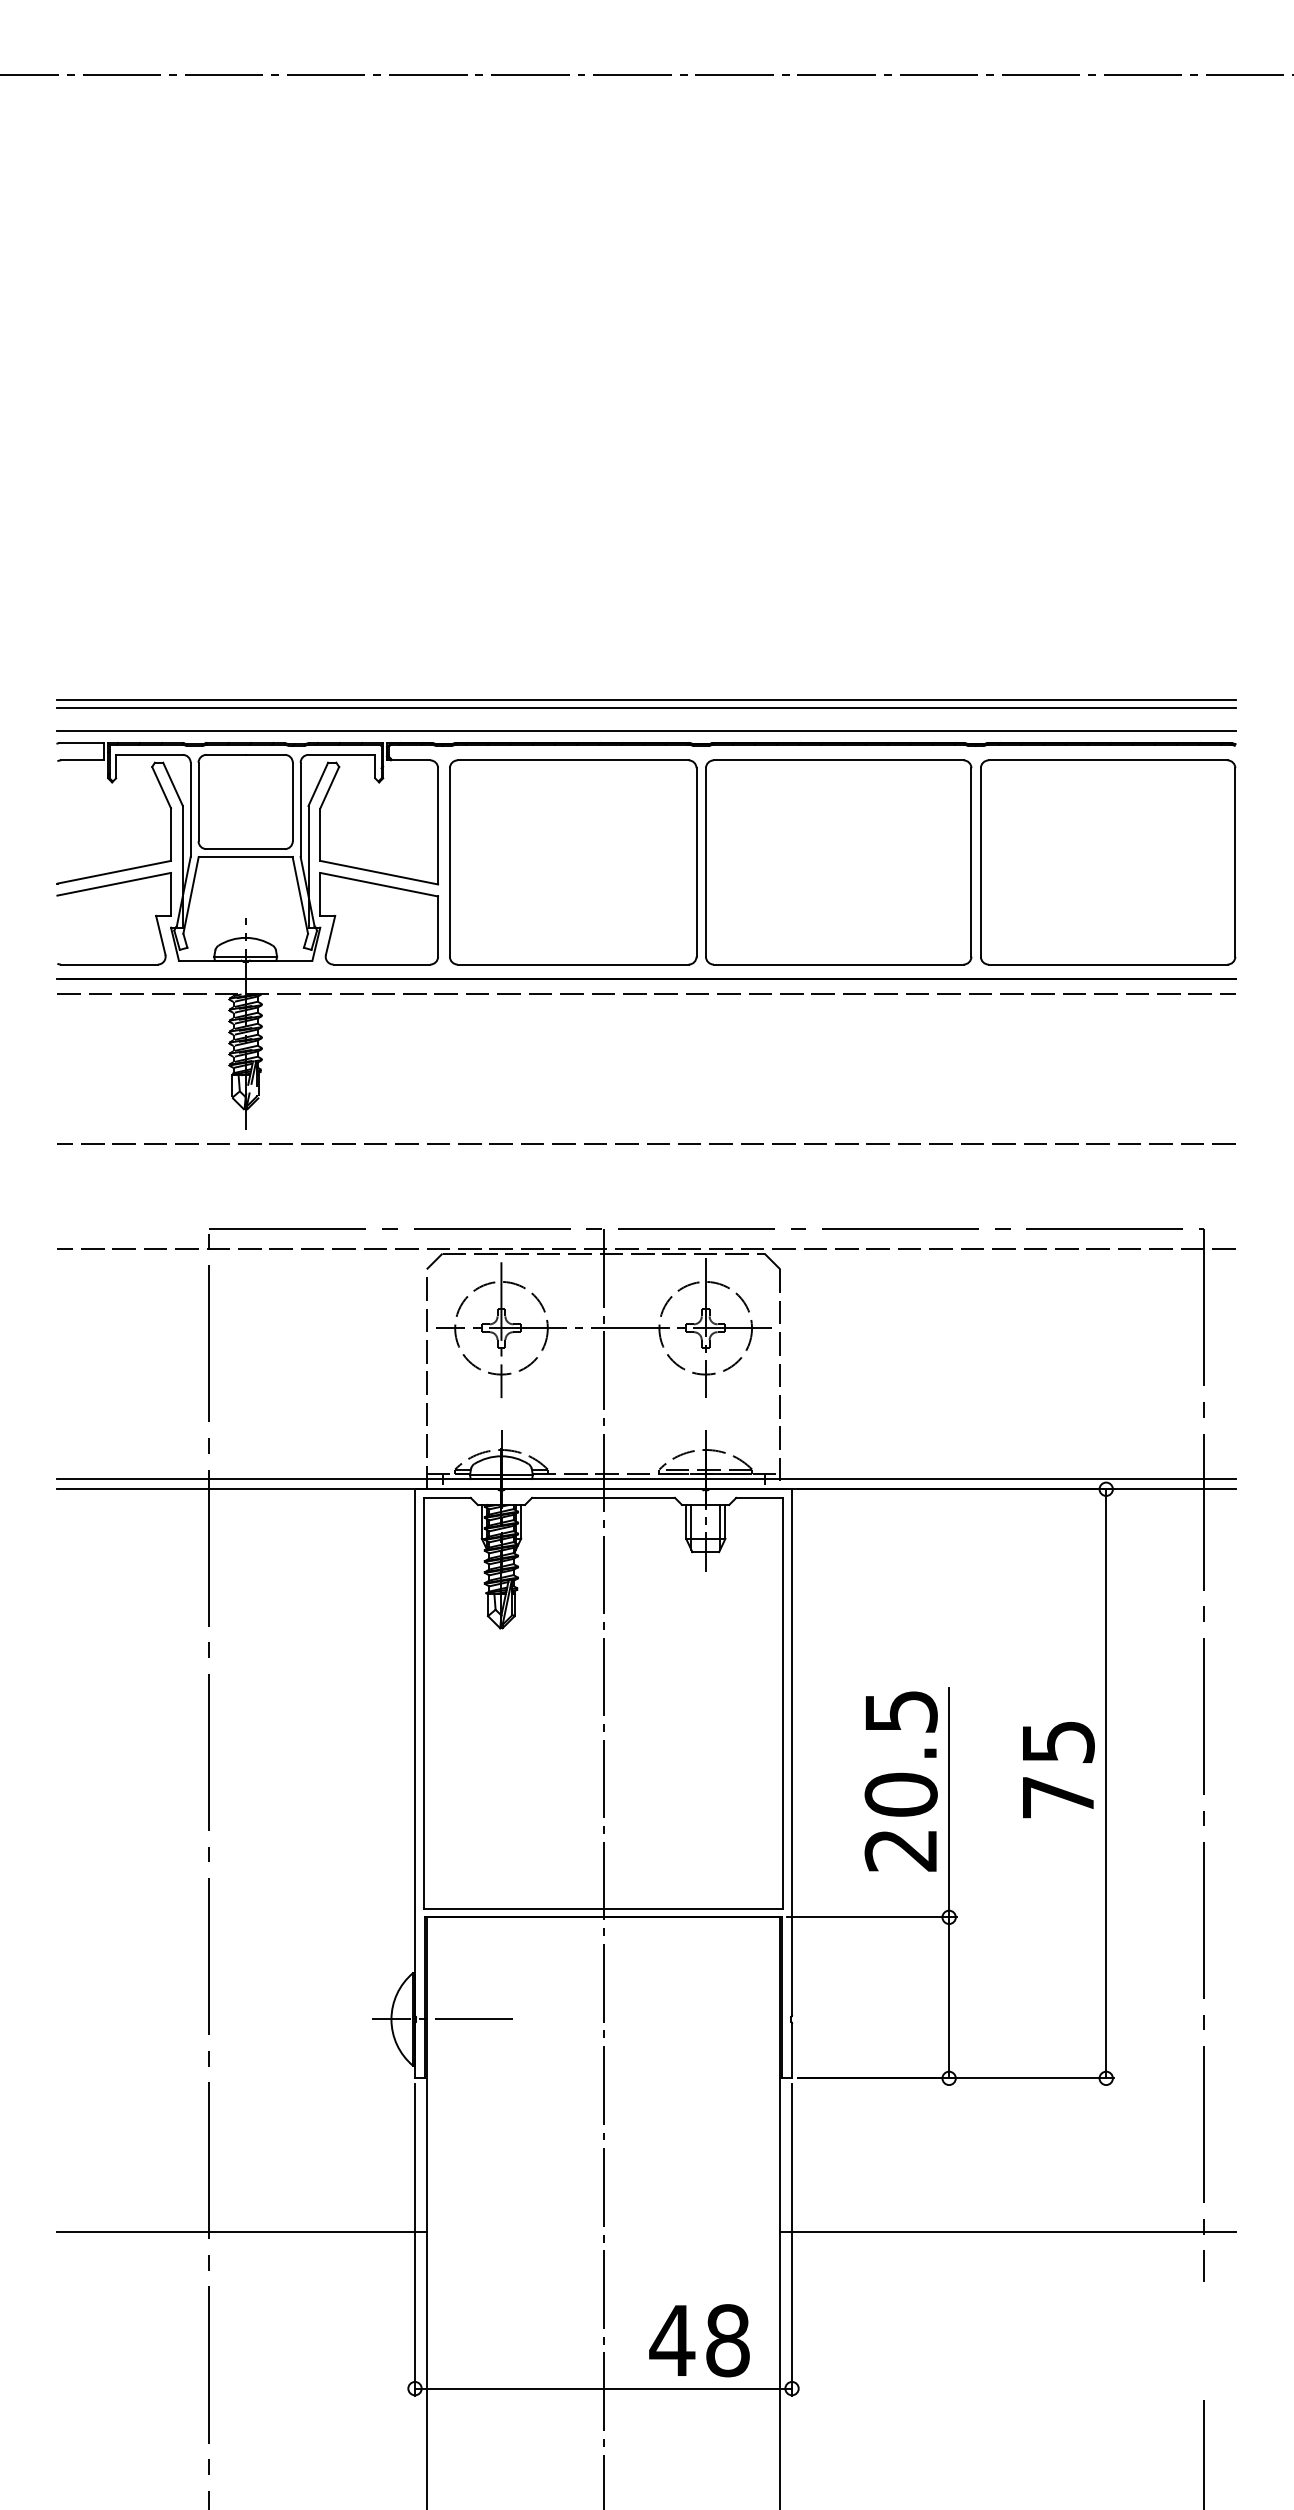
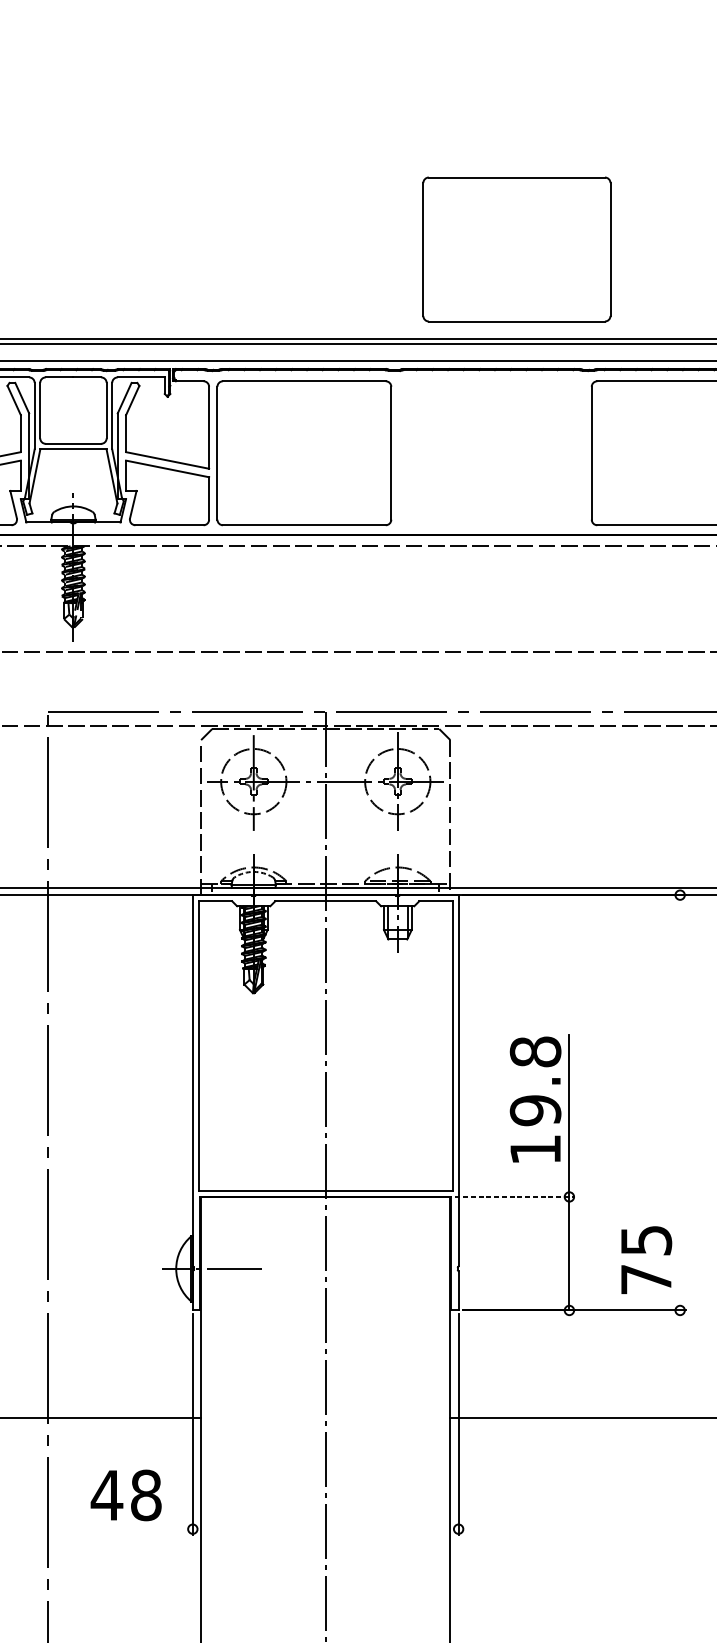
part: (838, 862) -> (516, 249), moved
arc: (501, 1456) -> (253, 872), solid -> dashed
text: (1058, 1770) -> (646, 1260), moved
text: (900, 1780) -> (535, 1100), 20.5 -> 19.8
line: (1106, 1783) -> (680, 1102), removed
line: (872, 1917) -> (515, 1197), solid -> dashed
text: (699, 2340) -> (126, 1495), moved
line: (603, 2388) -> (325, 1529), removed

